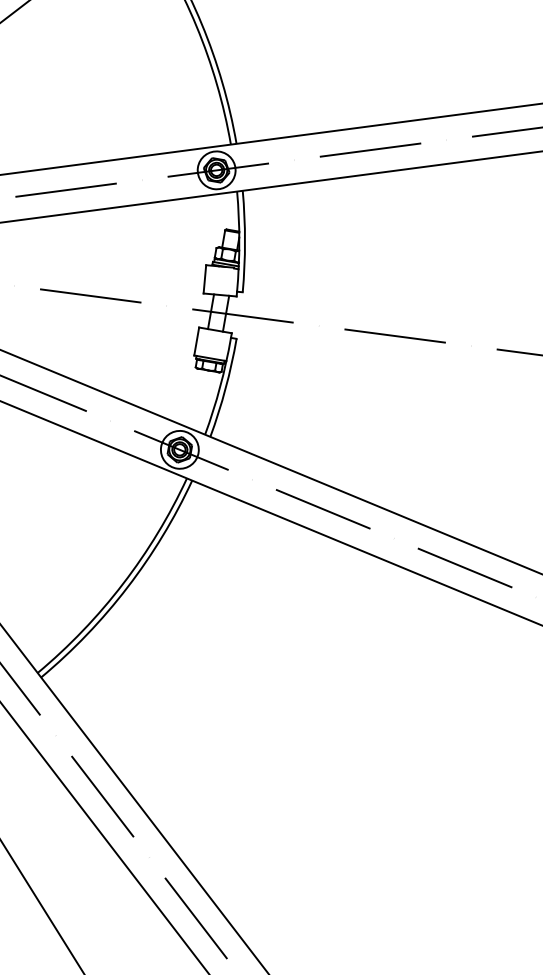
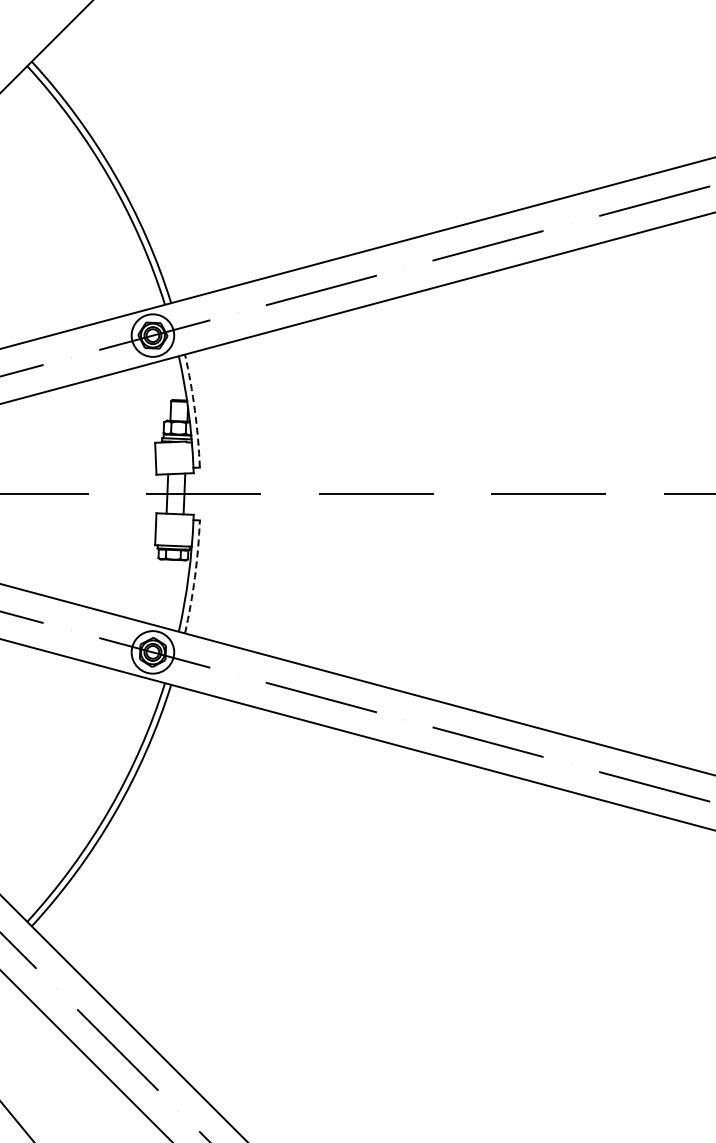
arc: (244, 241) -> (194, 410), solid -> dashed
arc: (225, 388) -> (194, 577), solid -> dashed

